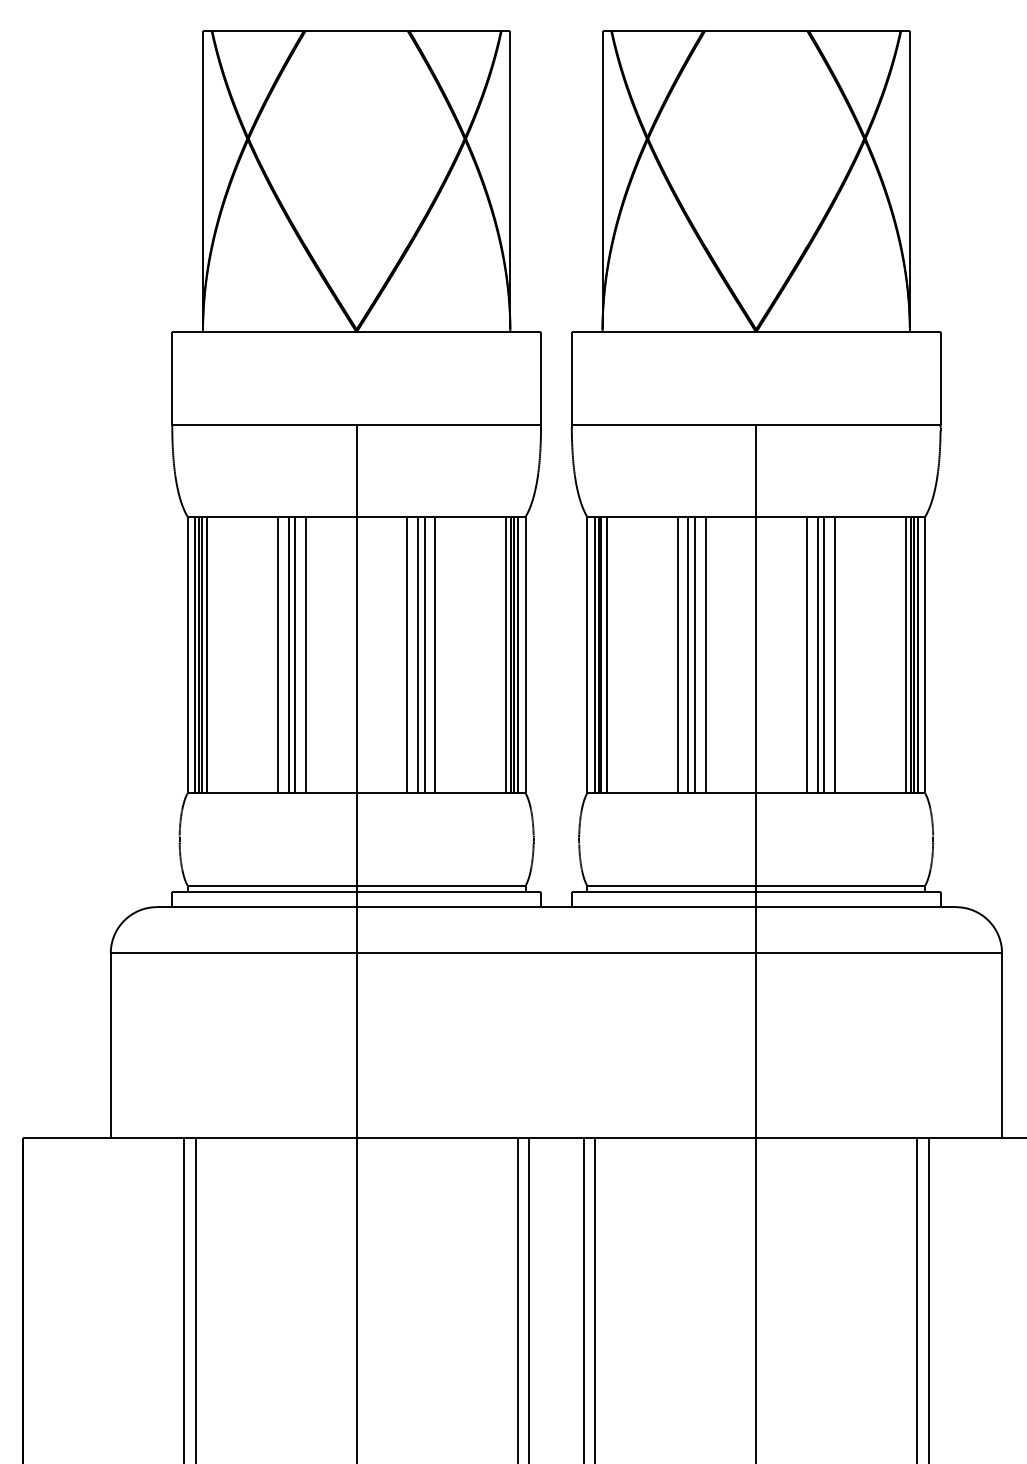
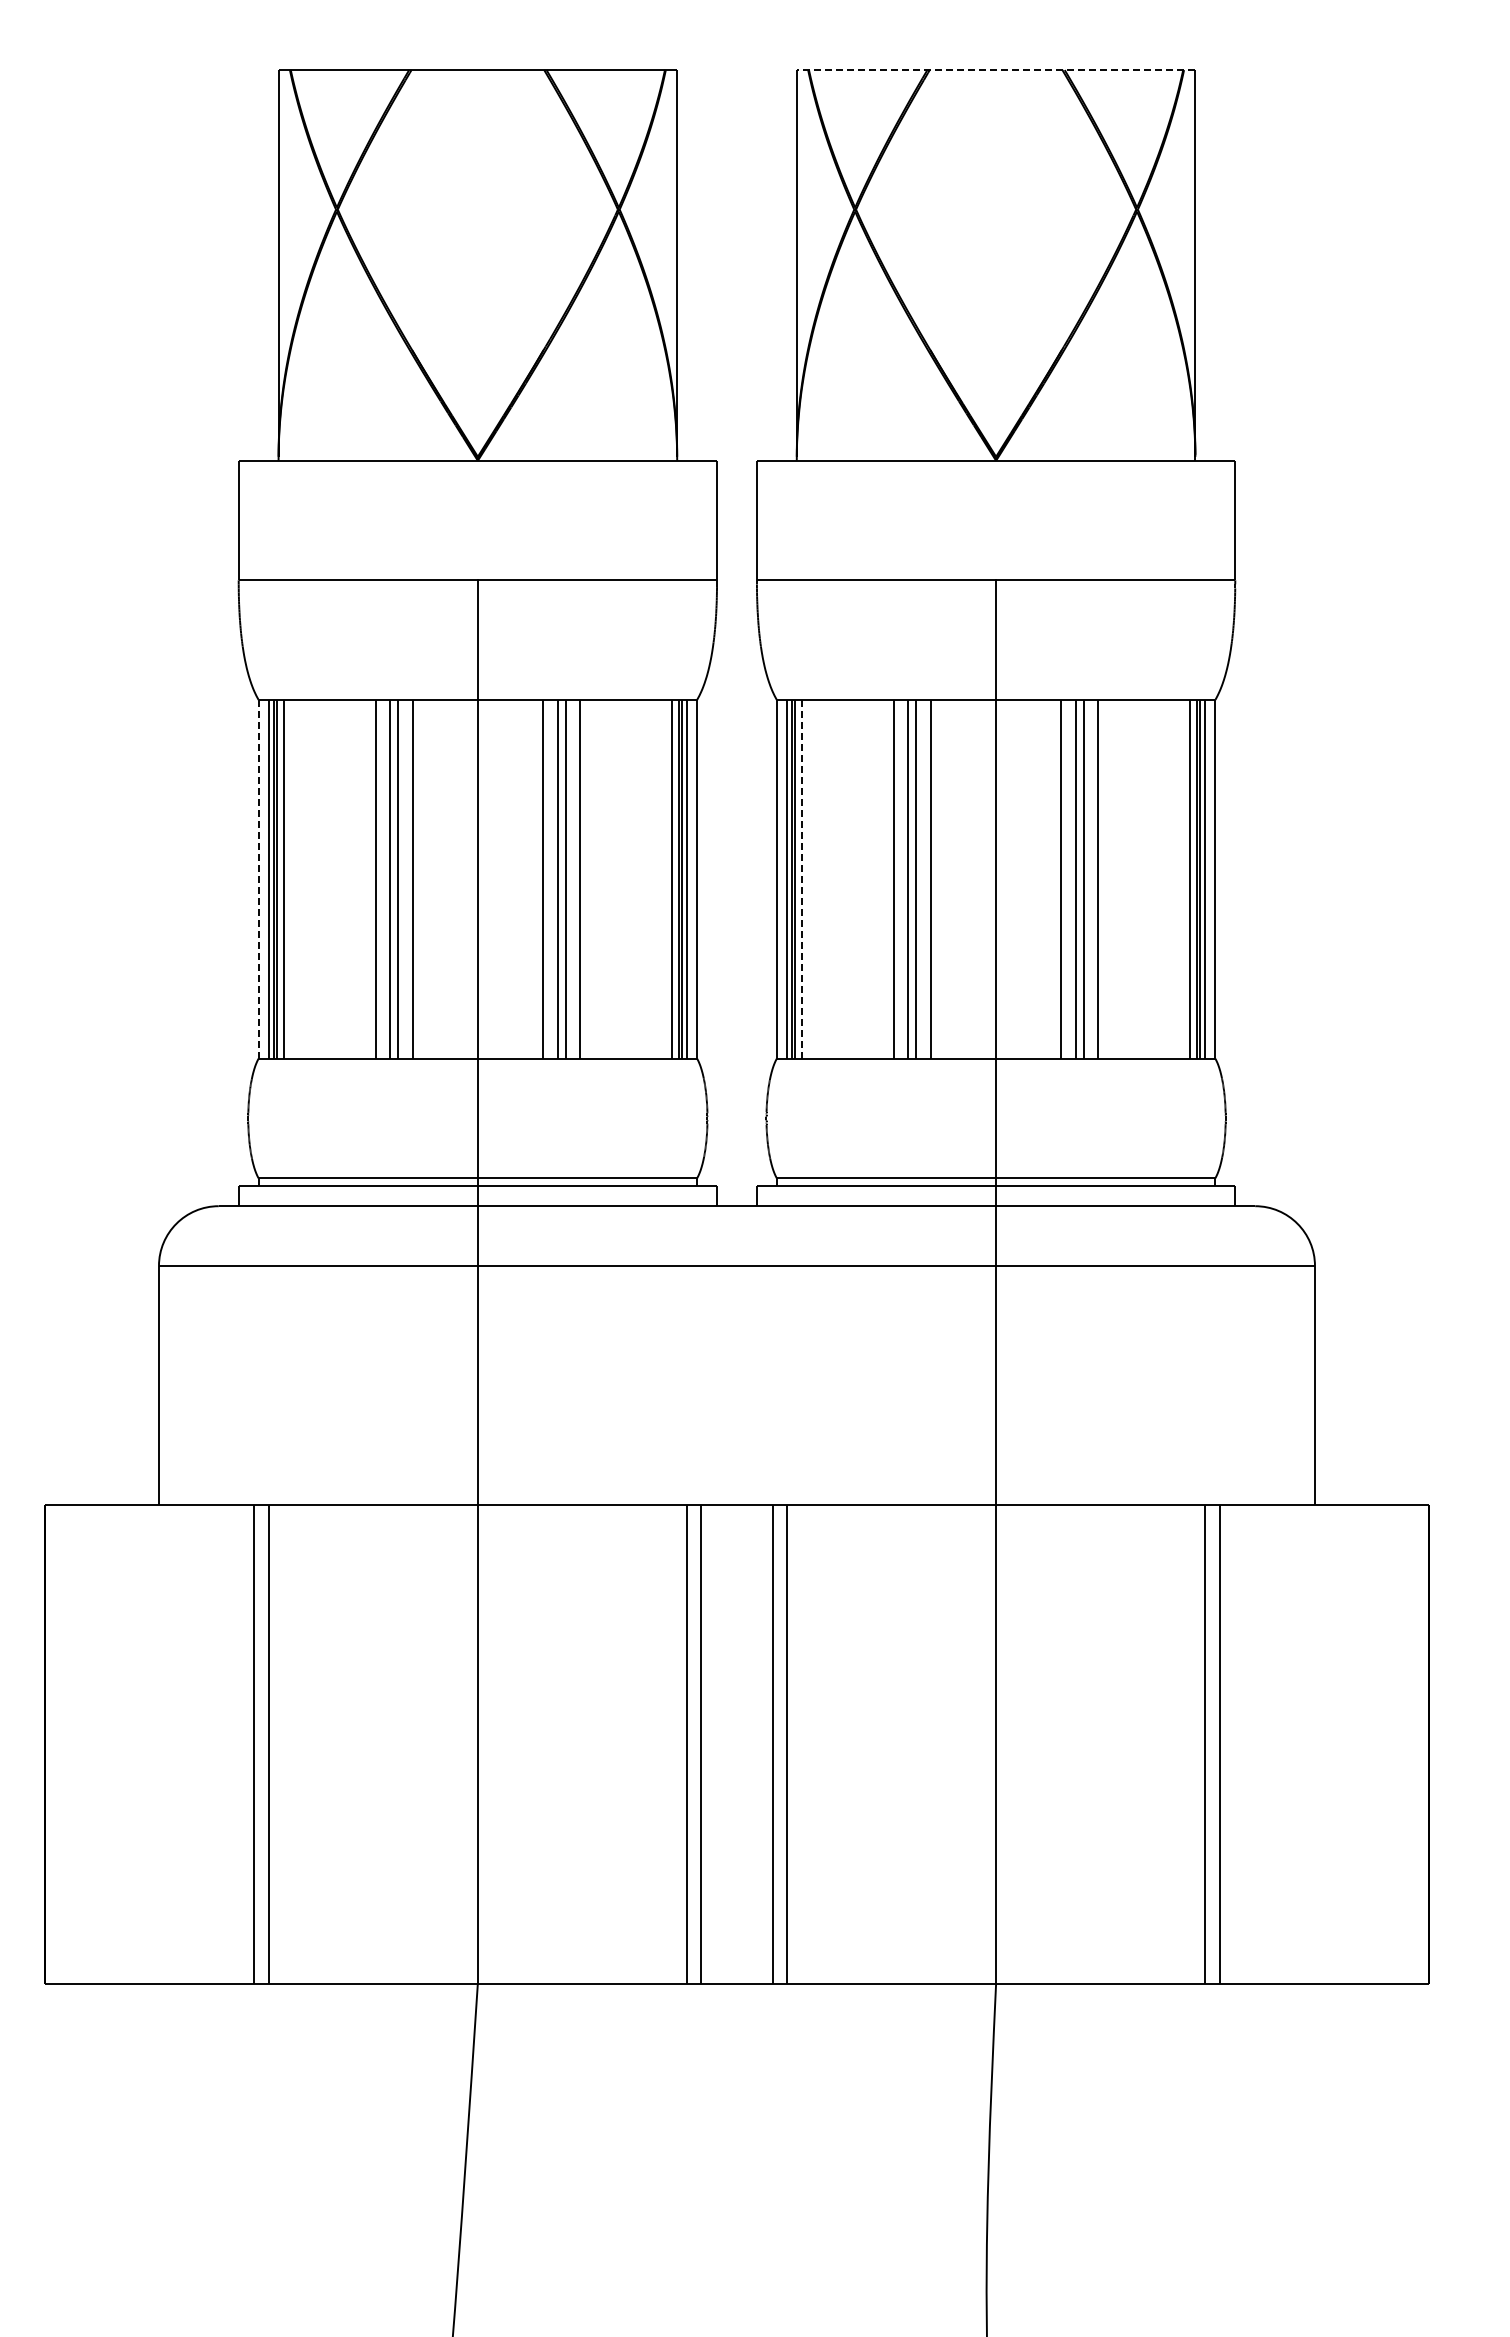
line: (755, 31) -> (995, 70), solid -> dashed
line: (187, 655) -> (258, 879), solid -> dashed
line: (606, 655) -> (801, 879), solid -> dashed

